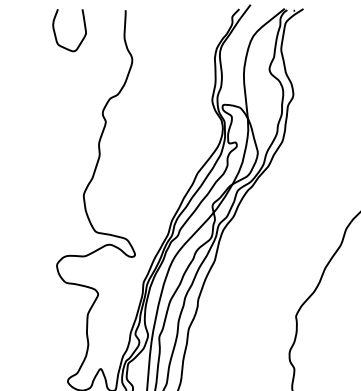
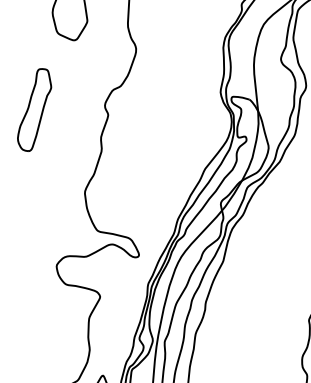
part: (35, 117) -> (33, 110), added

